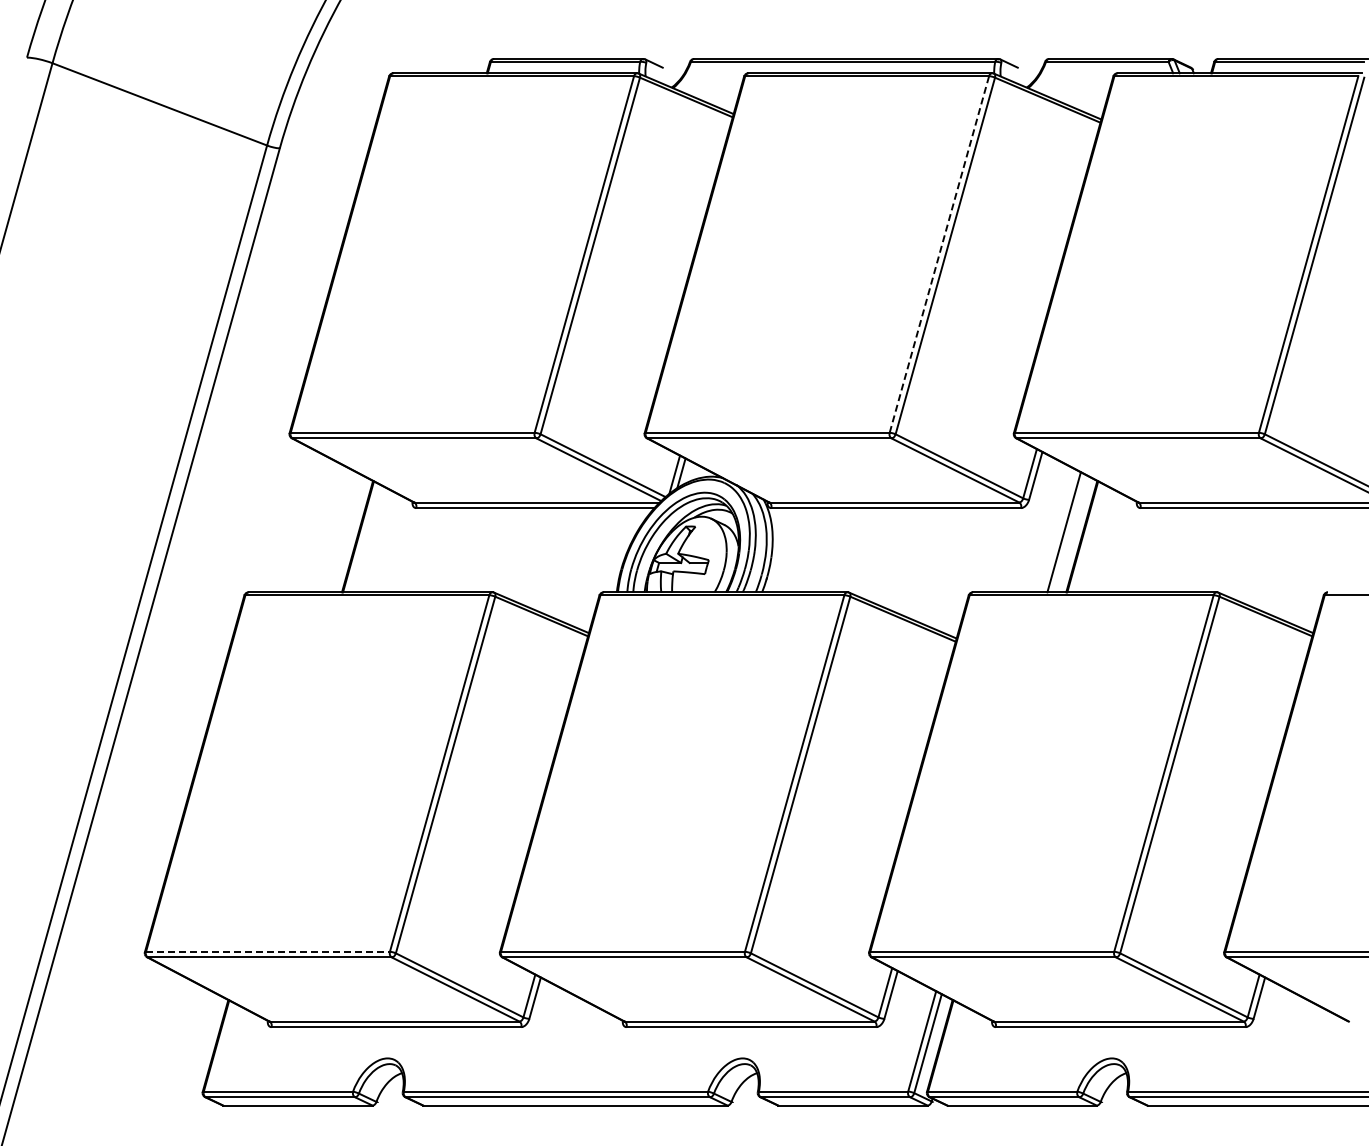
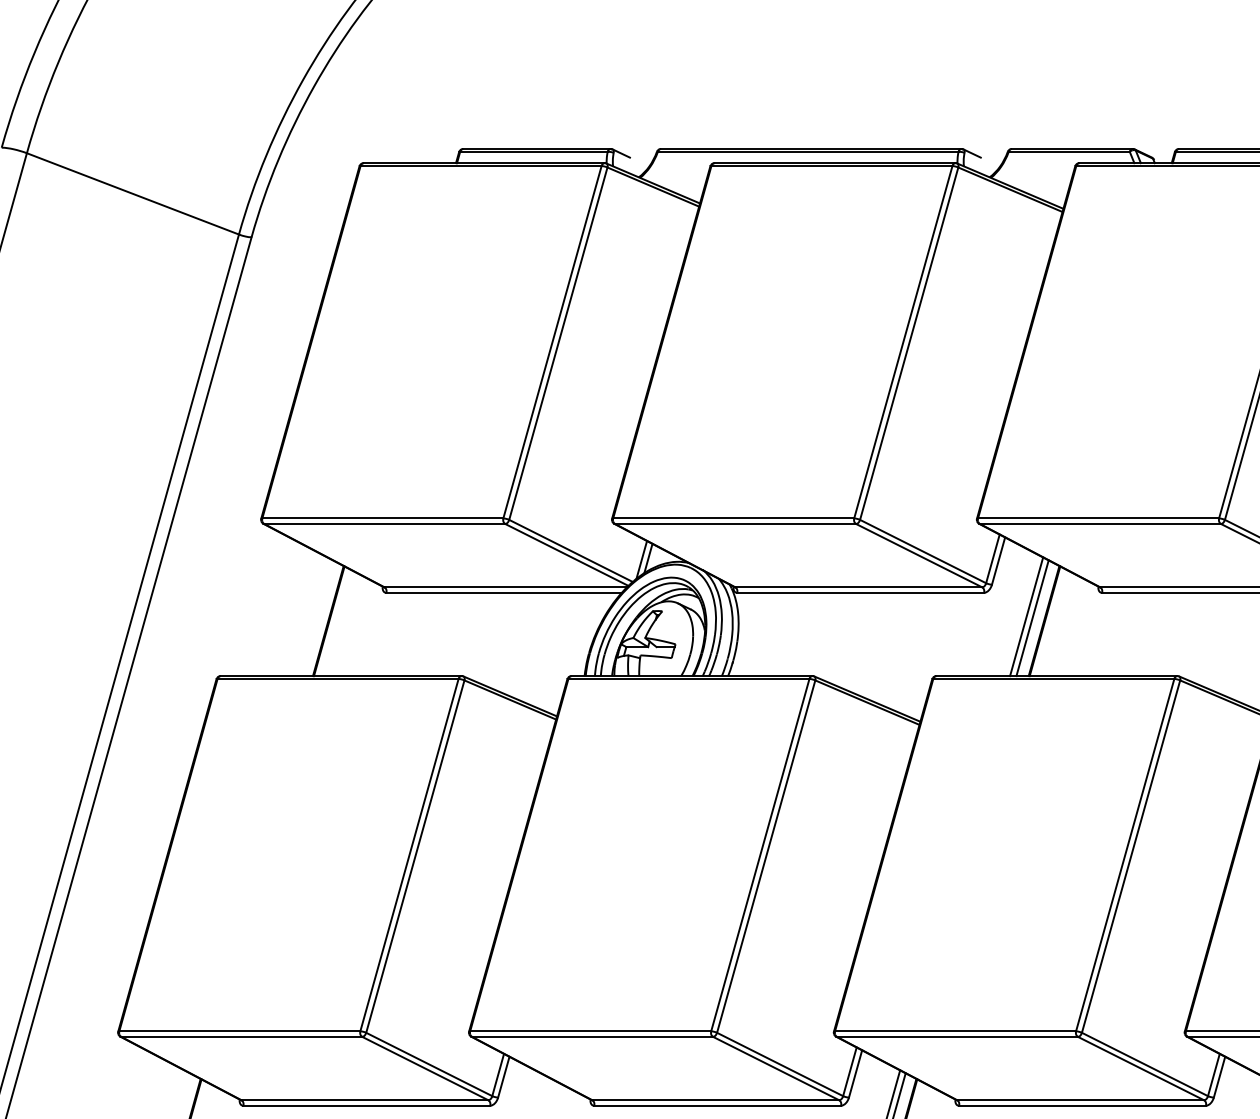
line: (939, 254) -> (903, 342), dashed -> solid
line: (1069, 533) -> (1031, 617), added
line: (267, 951) -> (239, 1031), dashed -> solid

